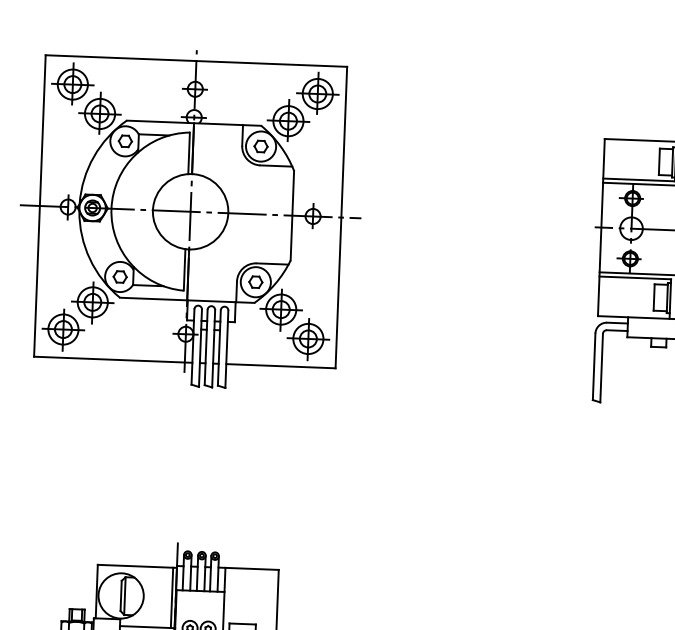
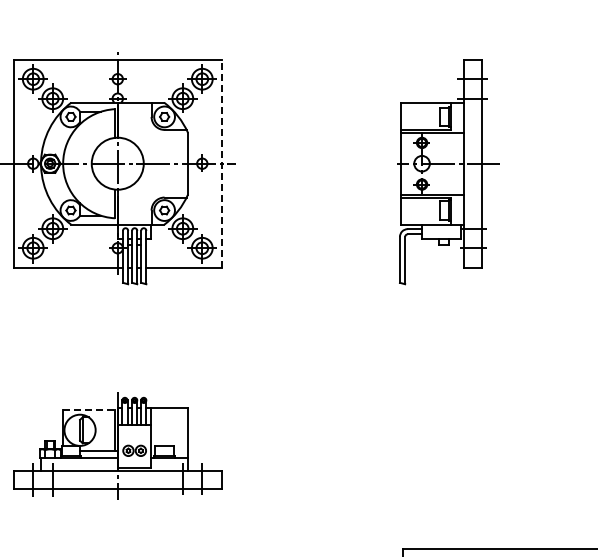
line: (340, 217) -> (221, 163), solid -> dashed
line: (137, 566) -> (90, 409), solid -> dashed

